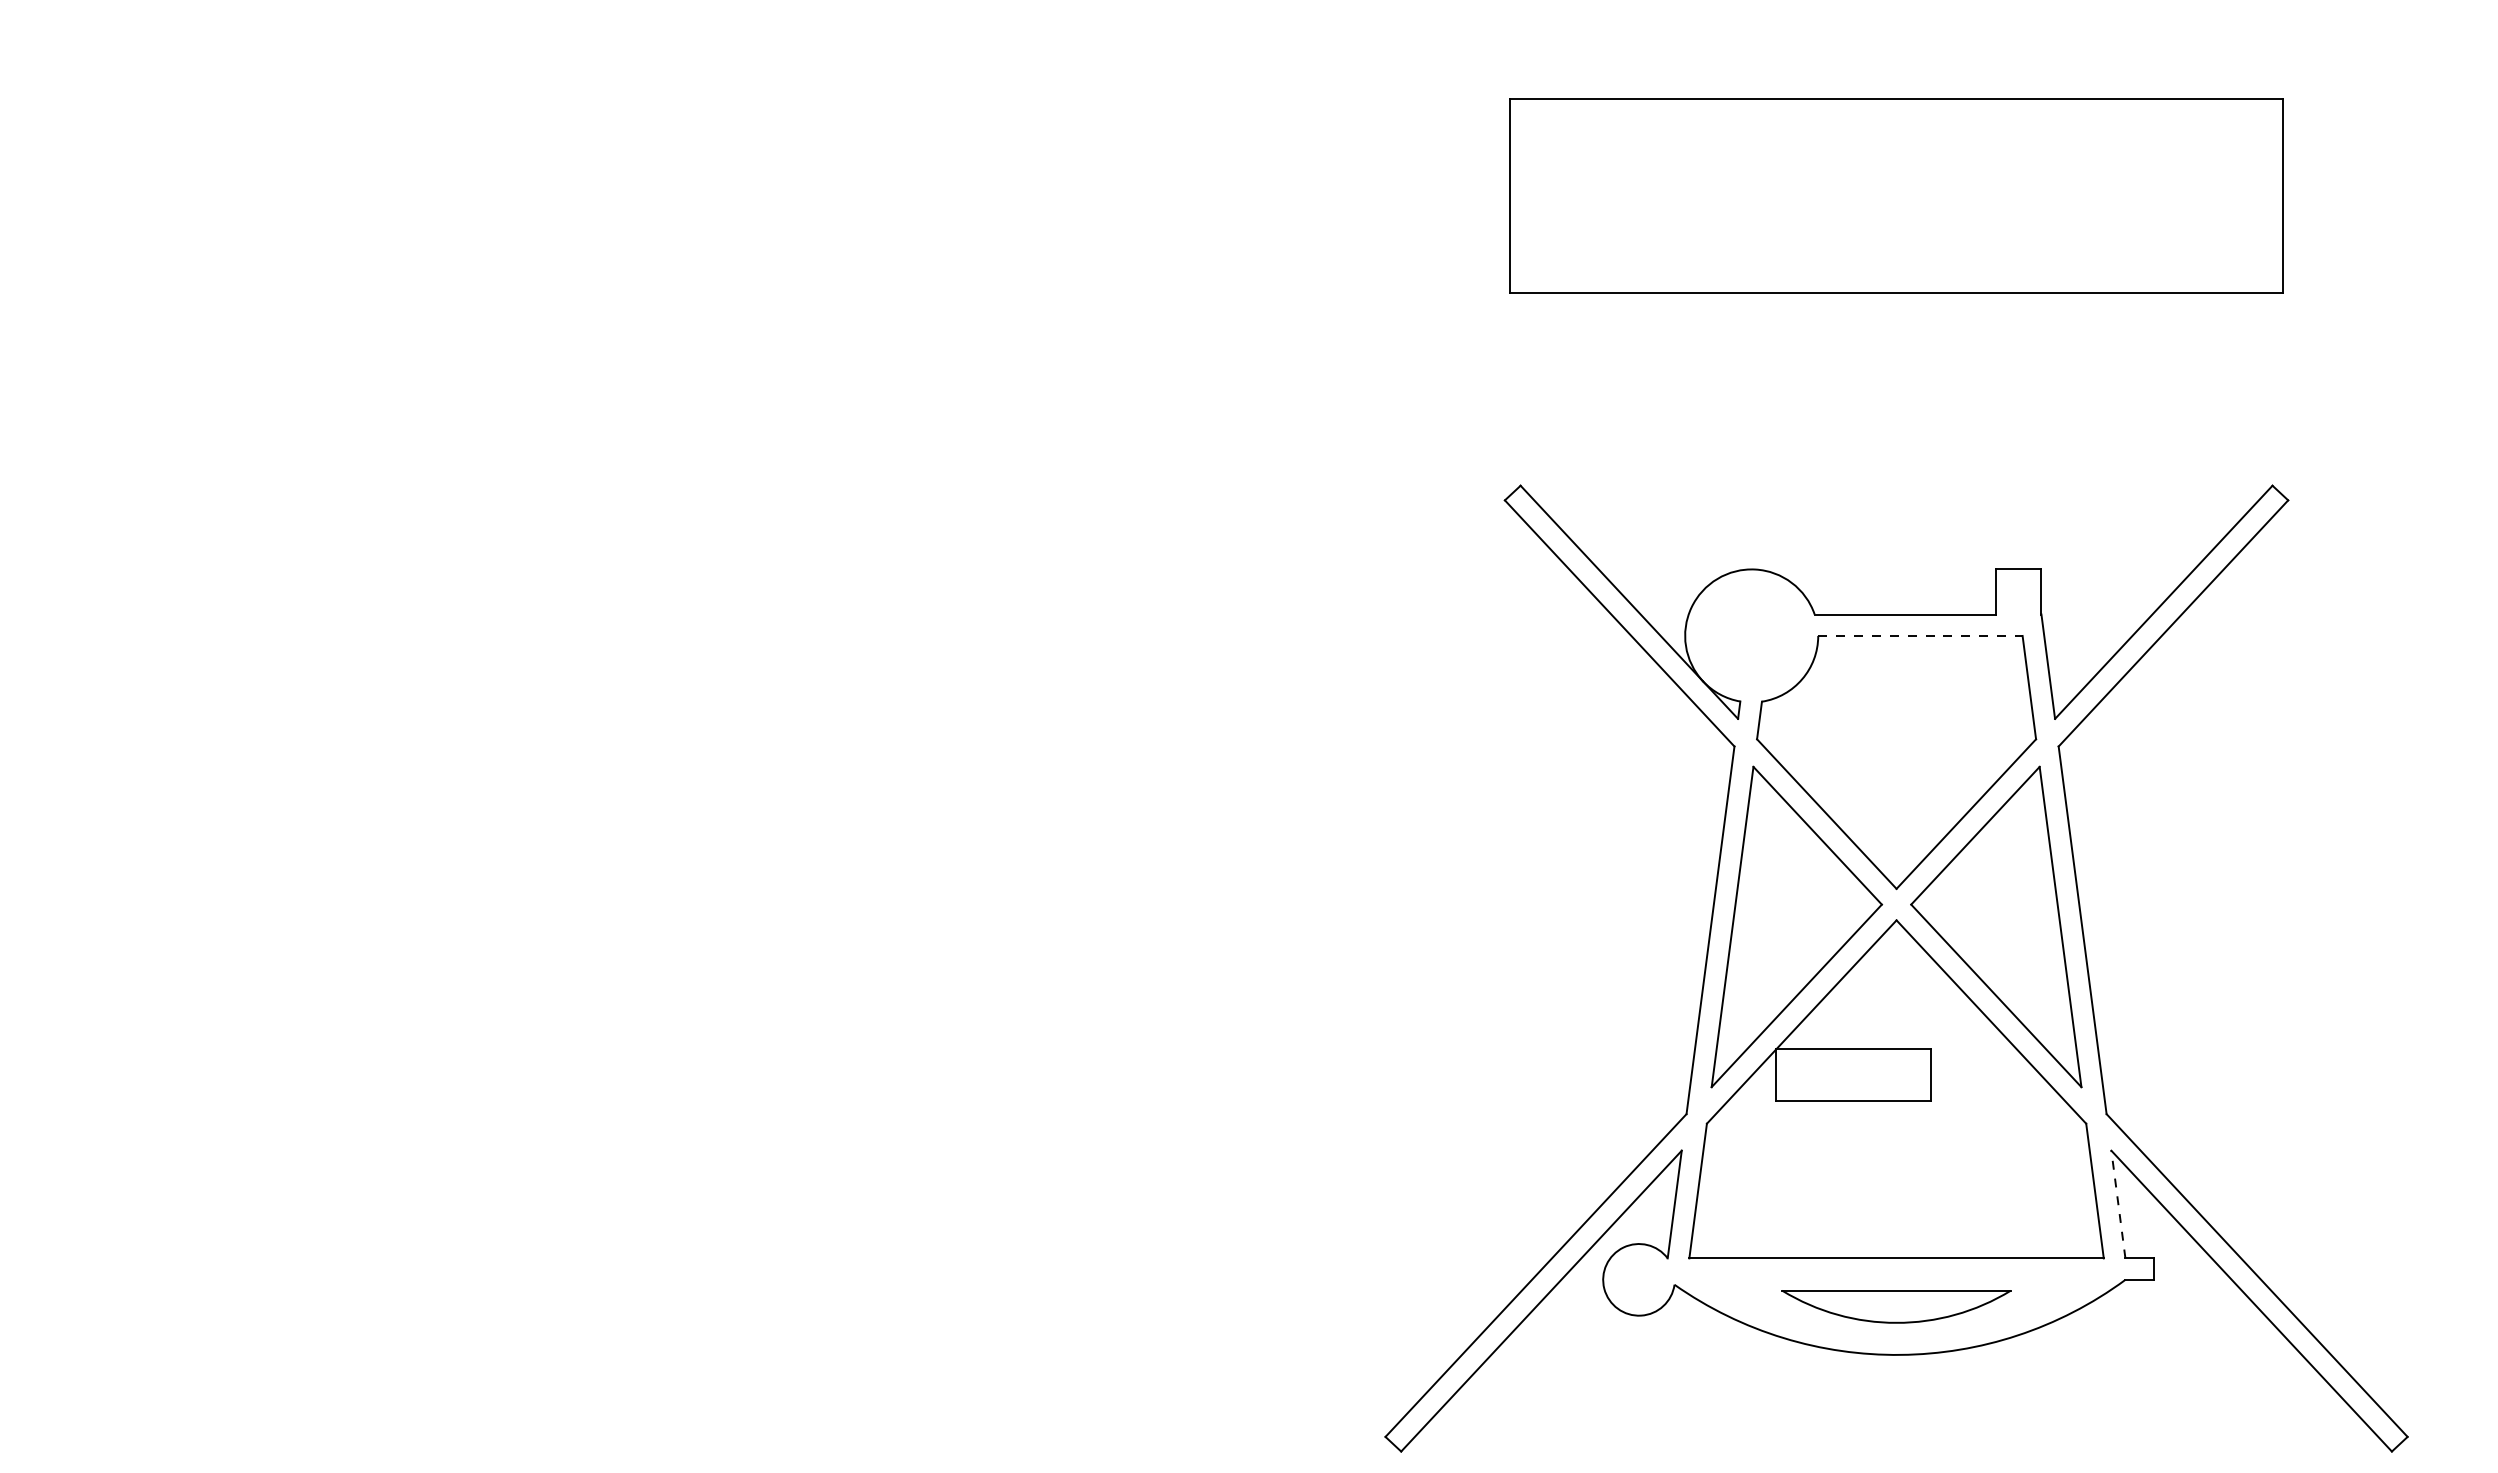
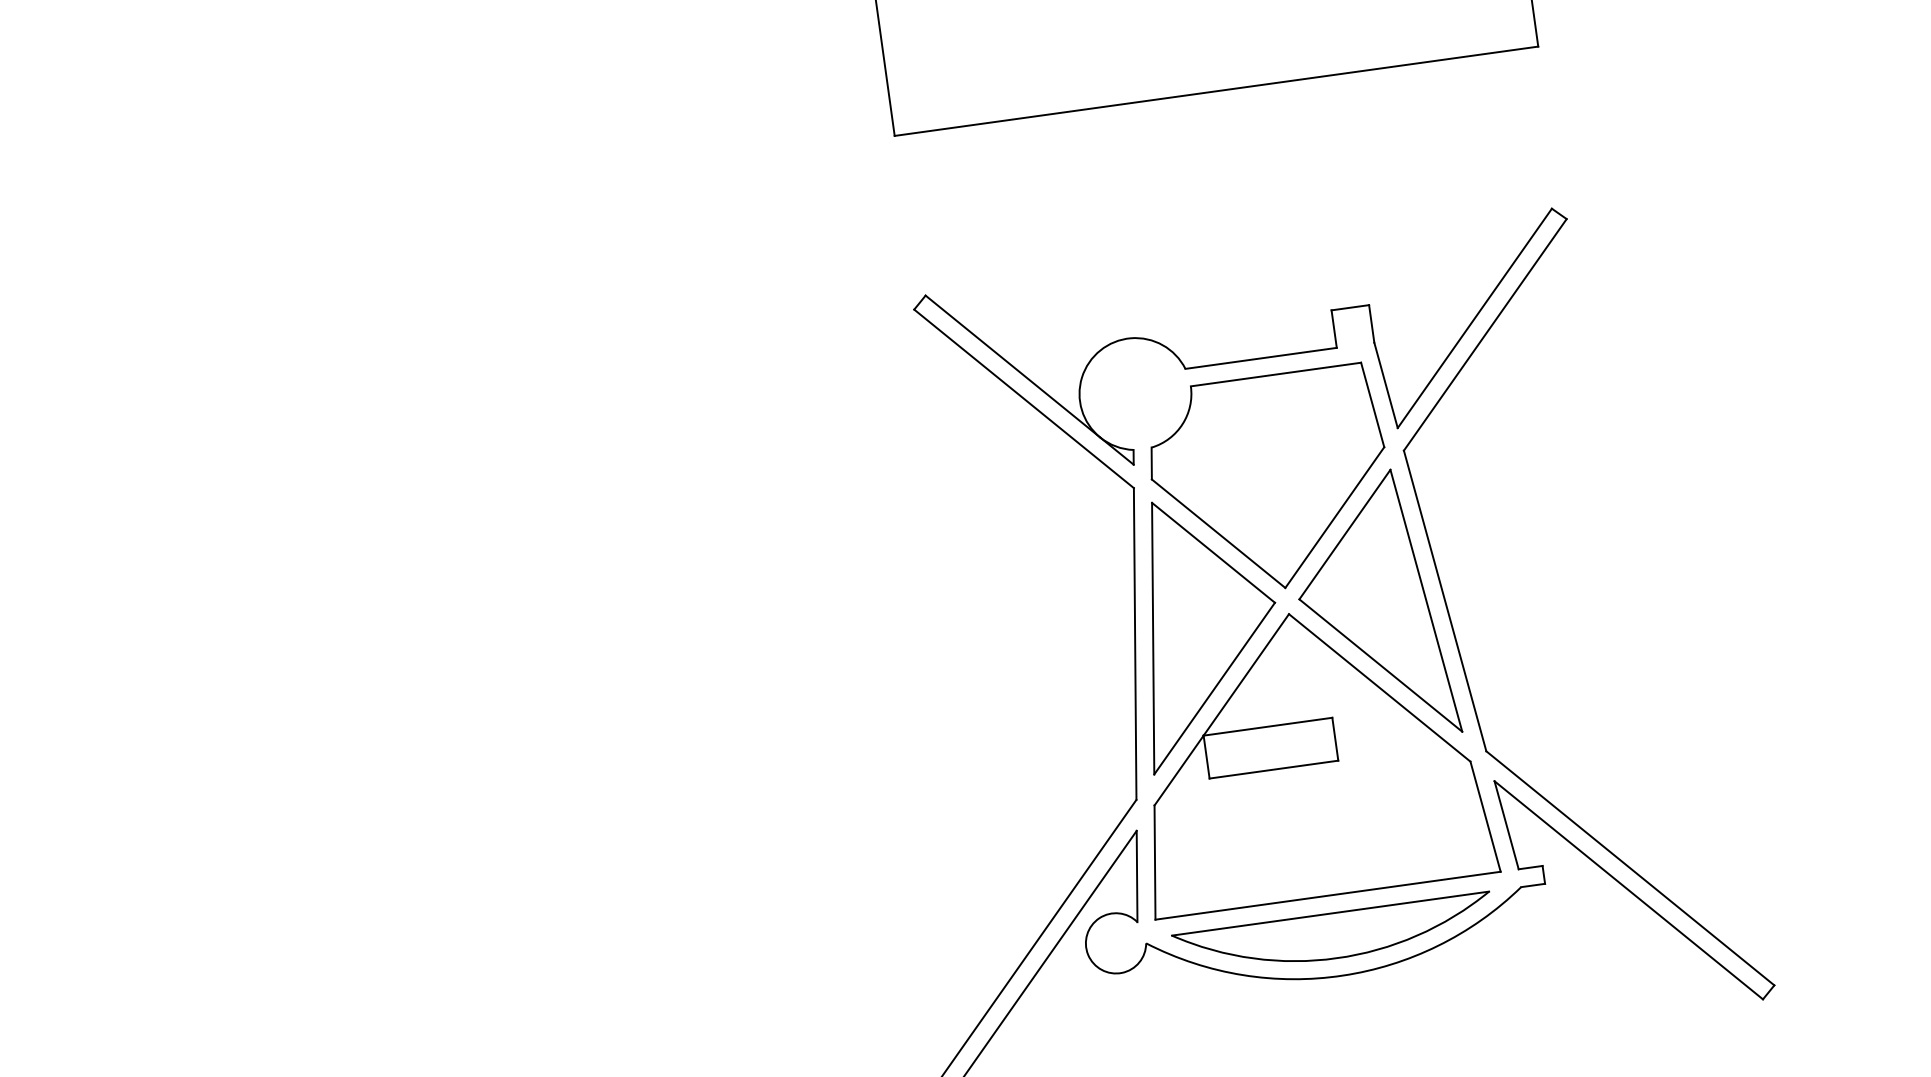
line: (1920, 635) -> (1276, 374), dashed -> solid
line: (2118, 1204) -> (1506, 825), dashed -> solid
part: (1896, 1306) -> (1333, 935), size x1.67

